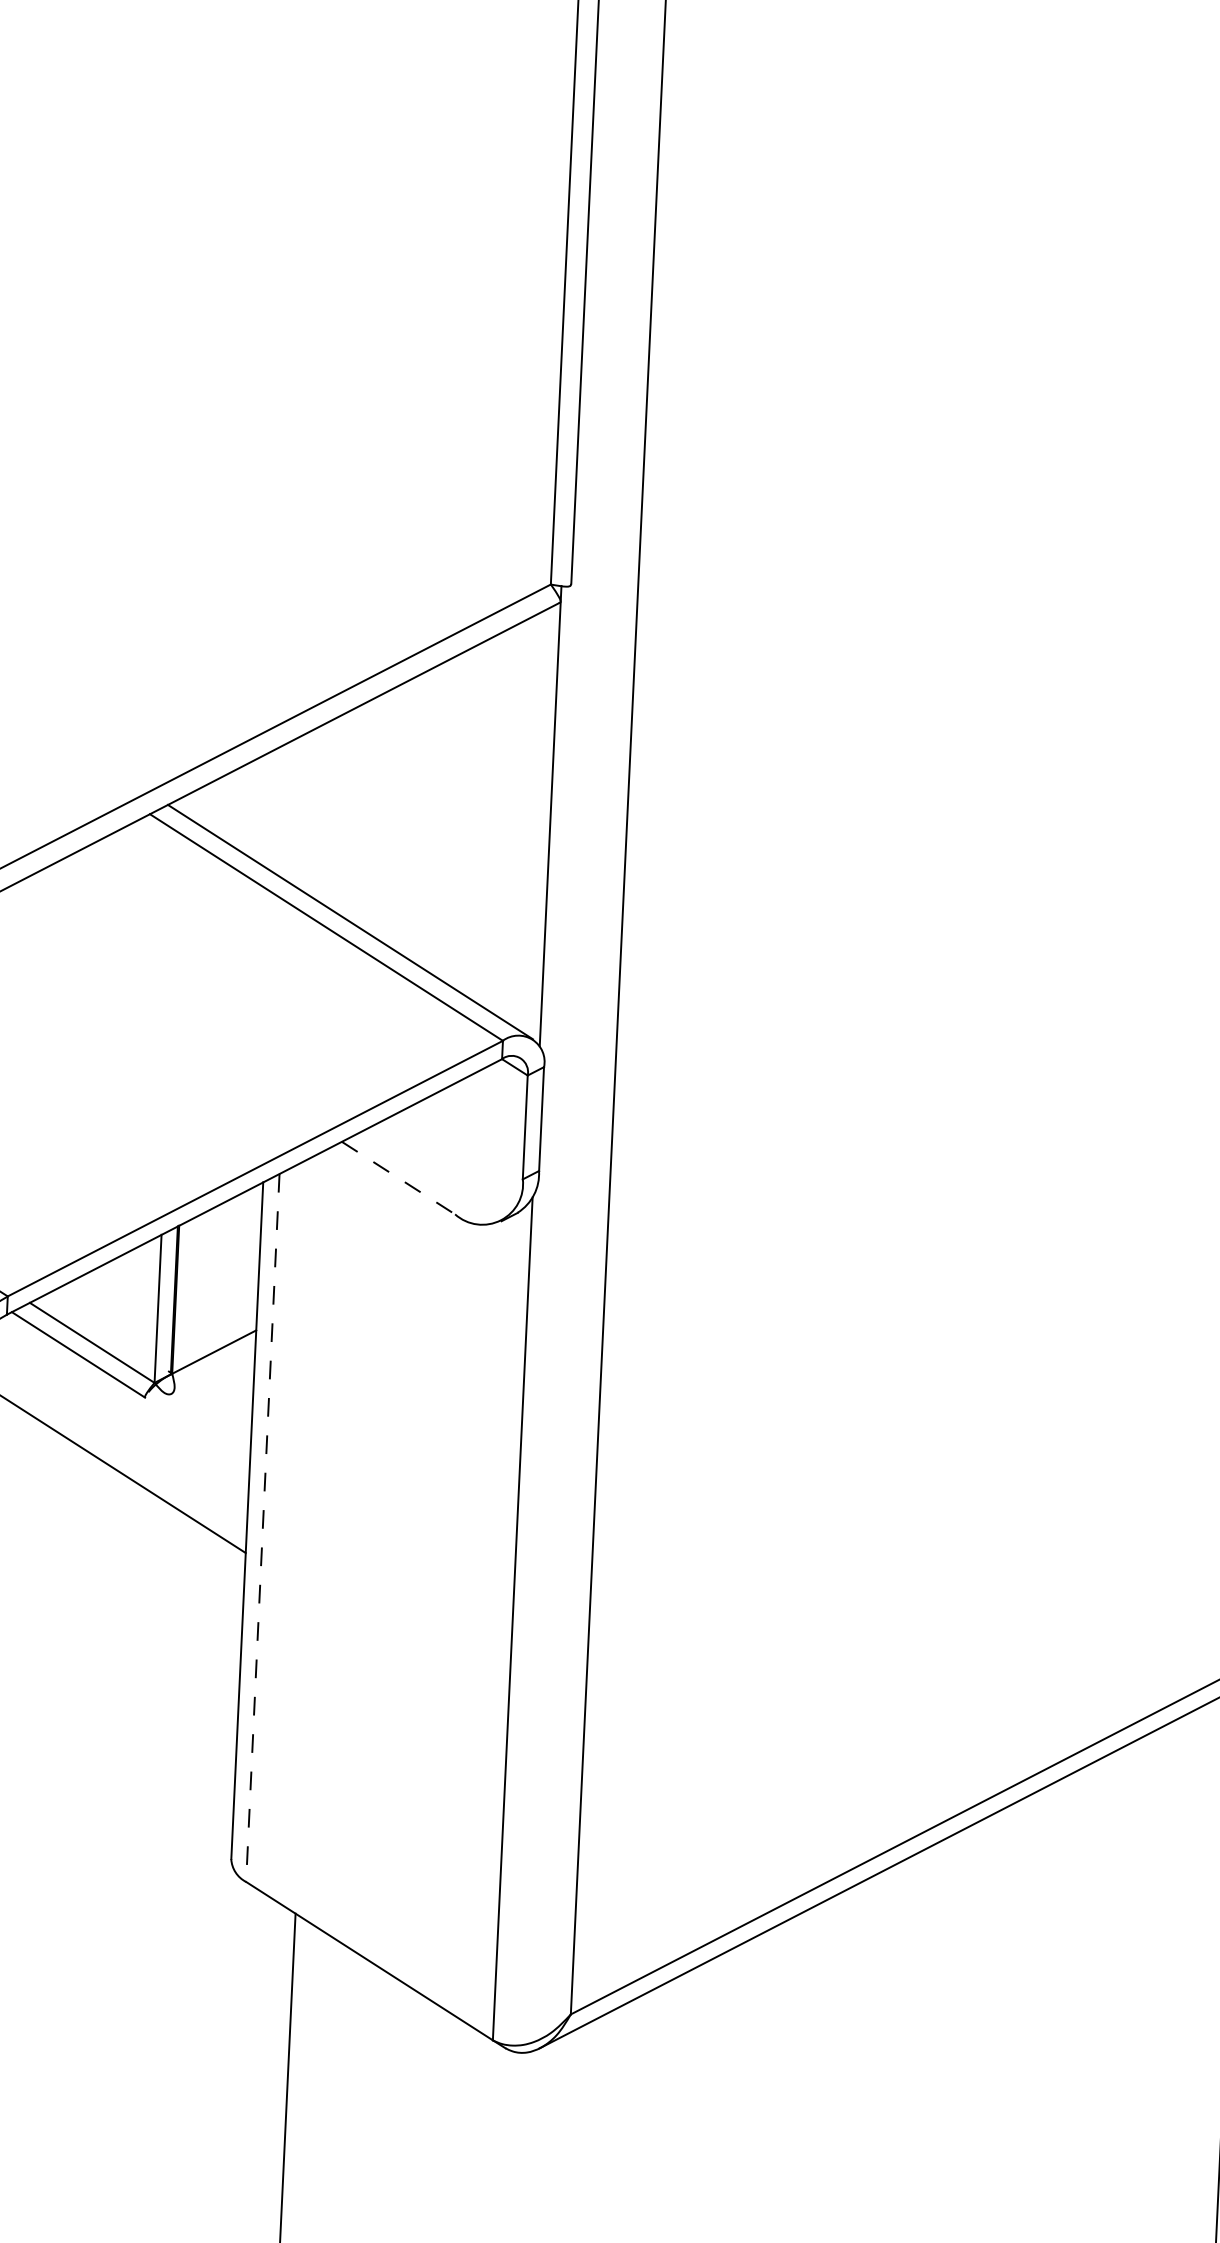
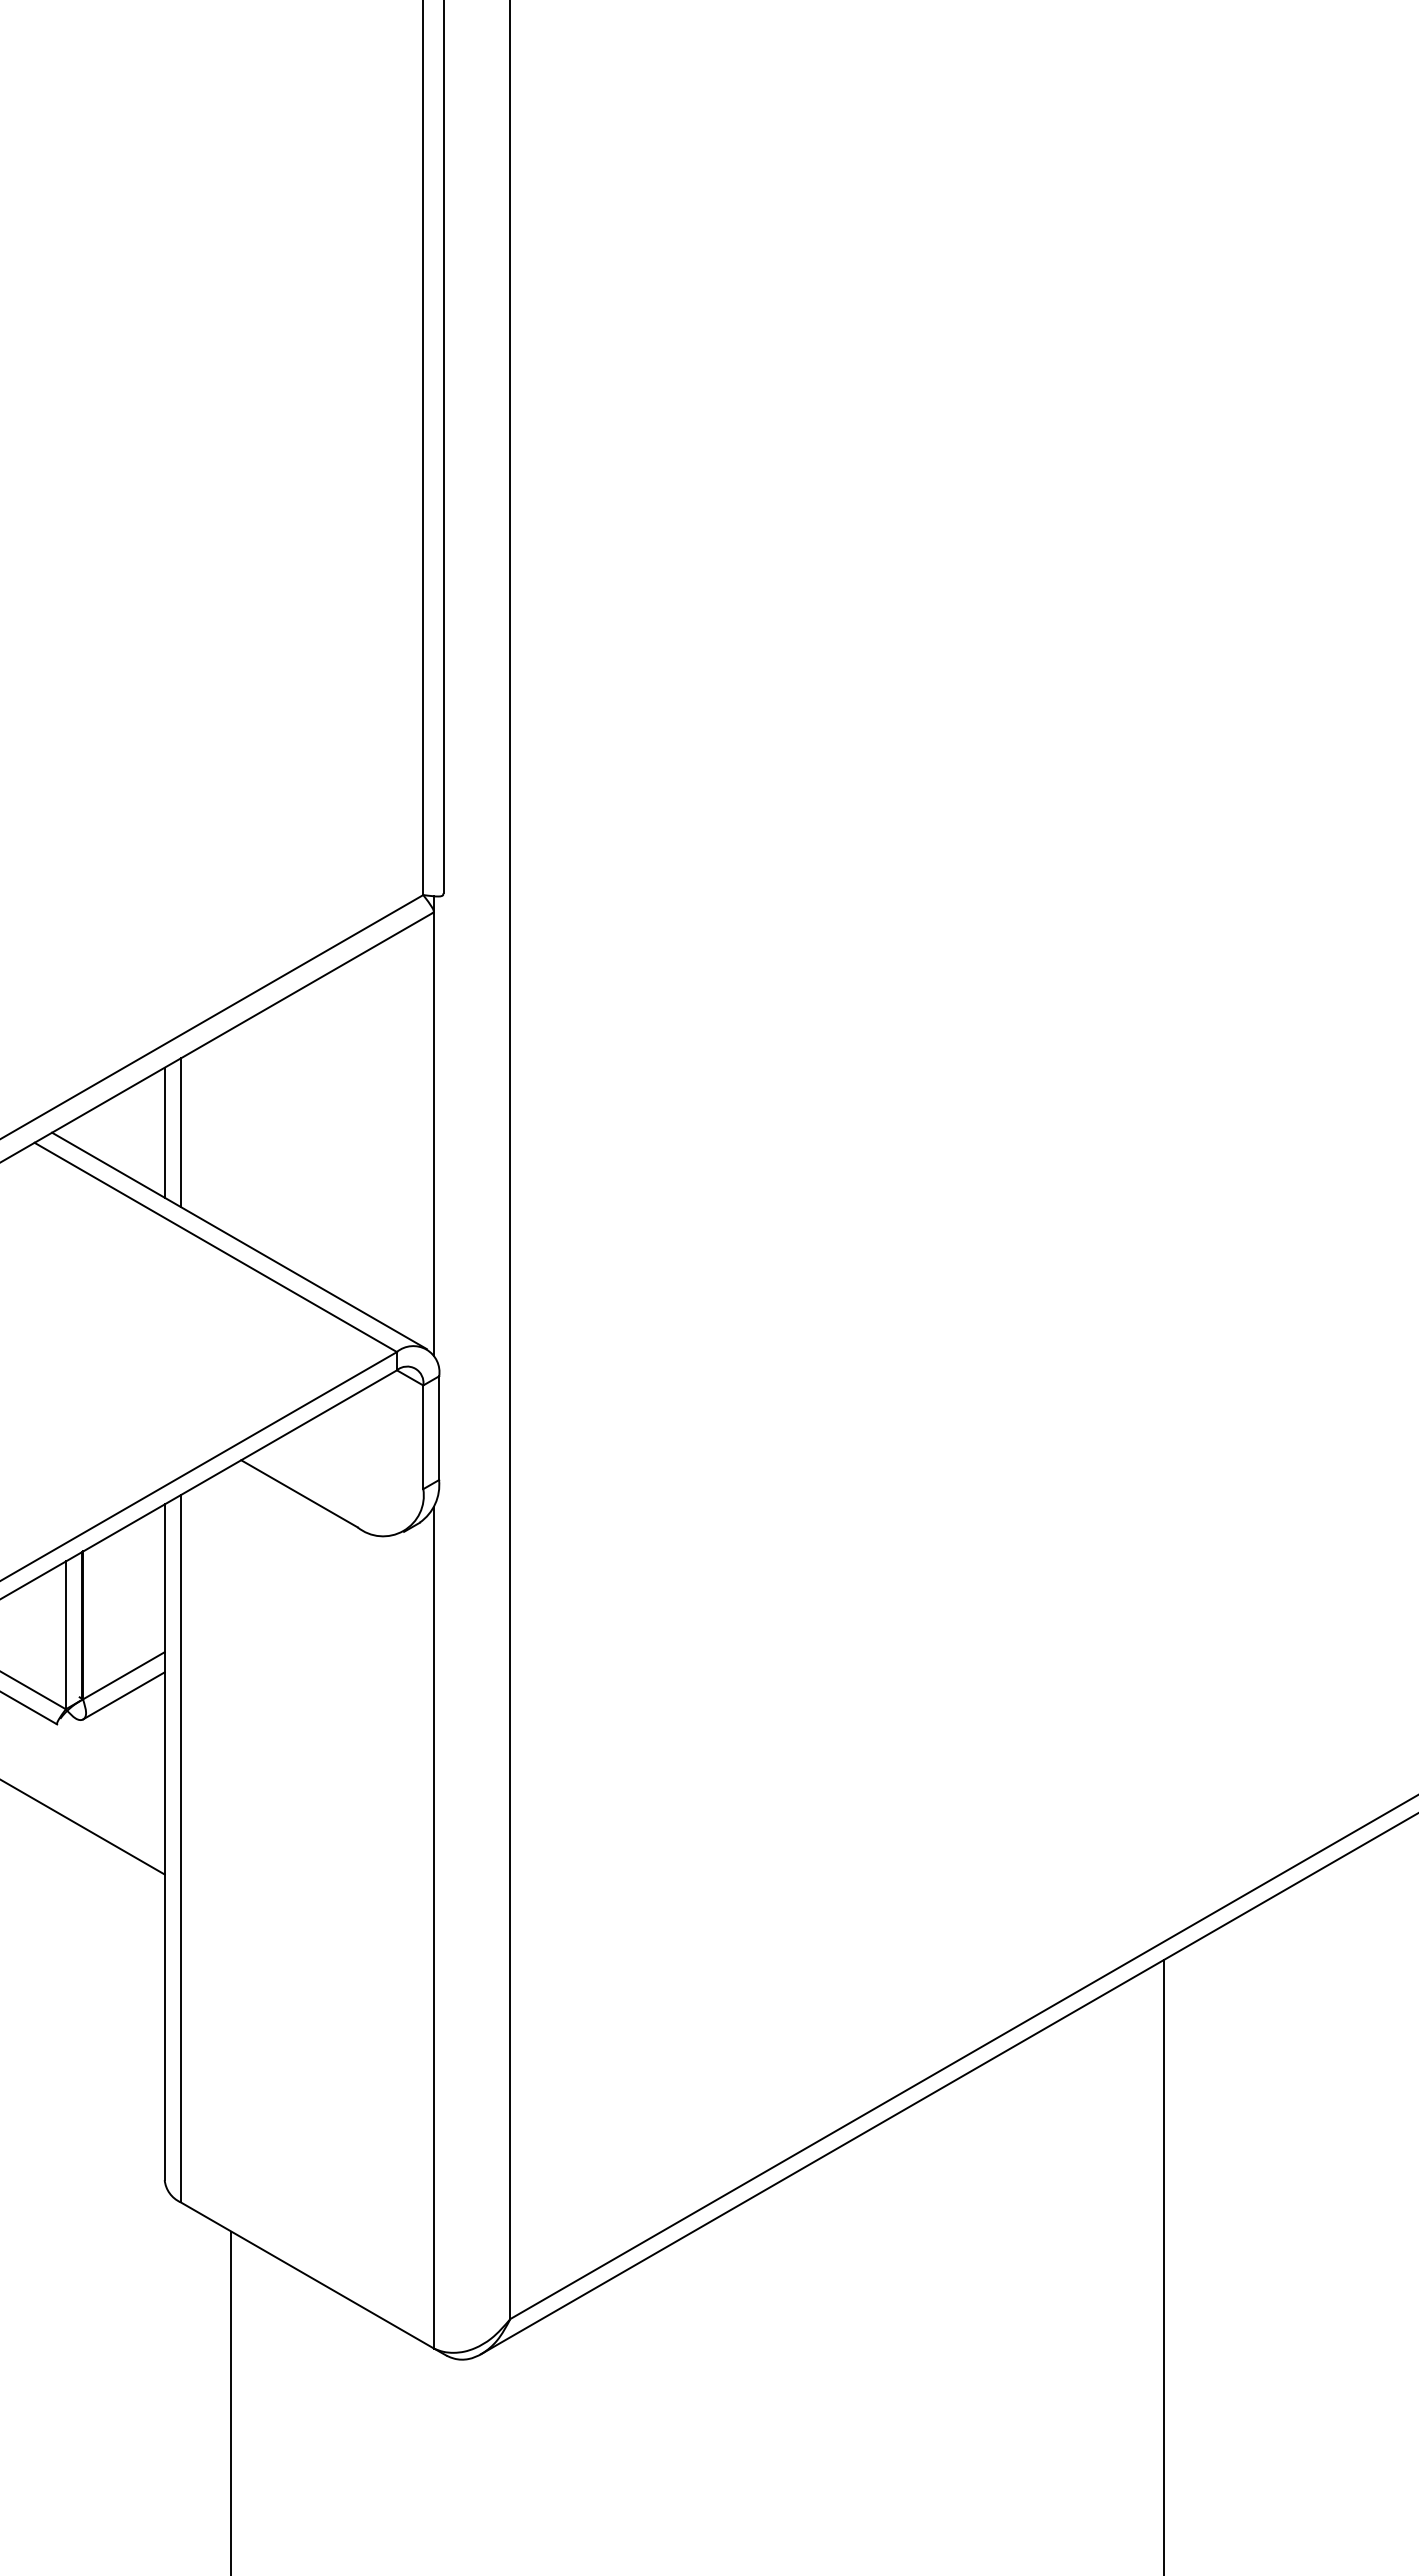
line: (280, 810) -> (164, 1132), added
line: (296, 810) -> (180, 1132), added
line: (398, 1177) -> (299, 1493), dashed -> solid
line: (212, 1371) -> (123, 1695), added
line: (262, 1527) -> (180, 1848), dashed -> solid

